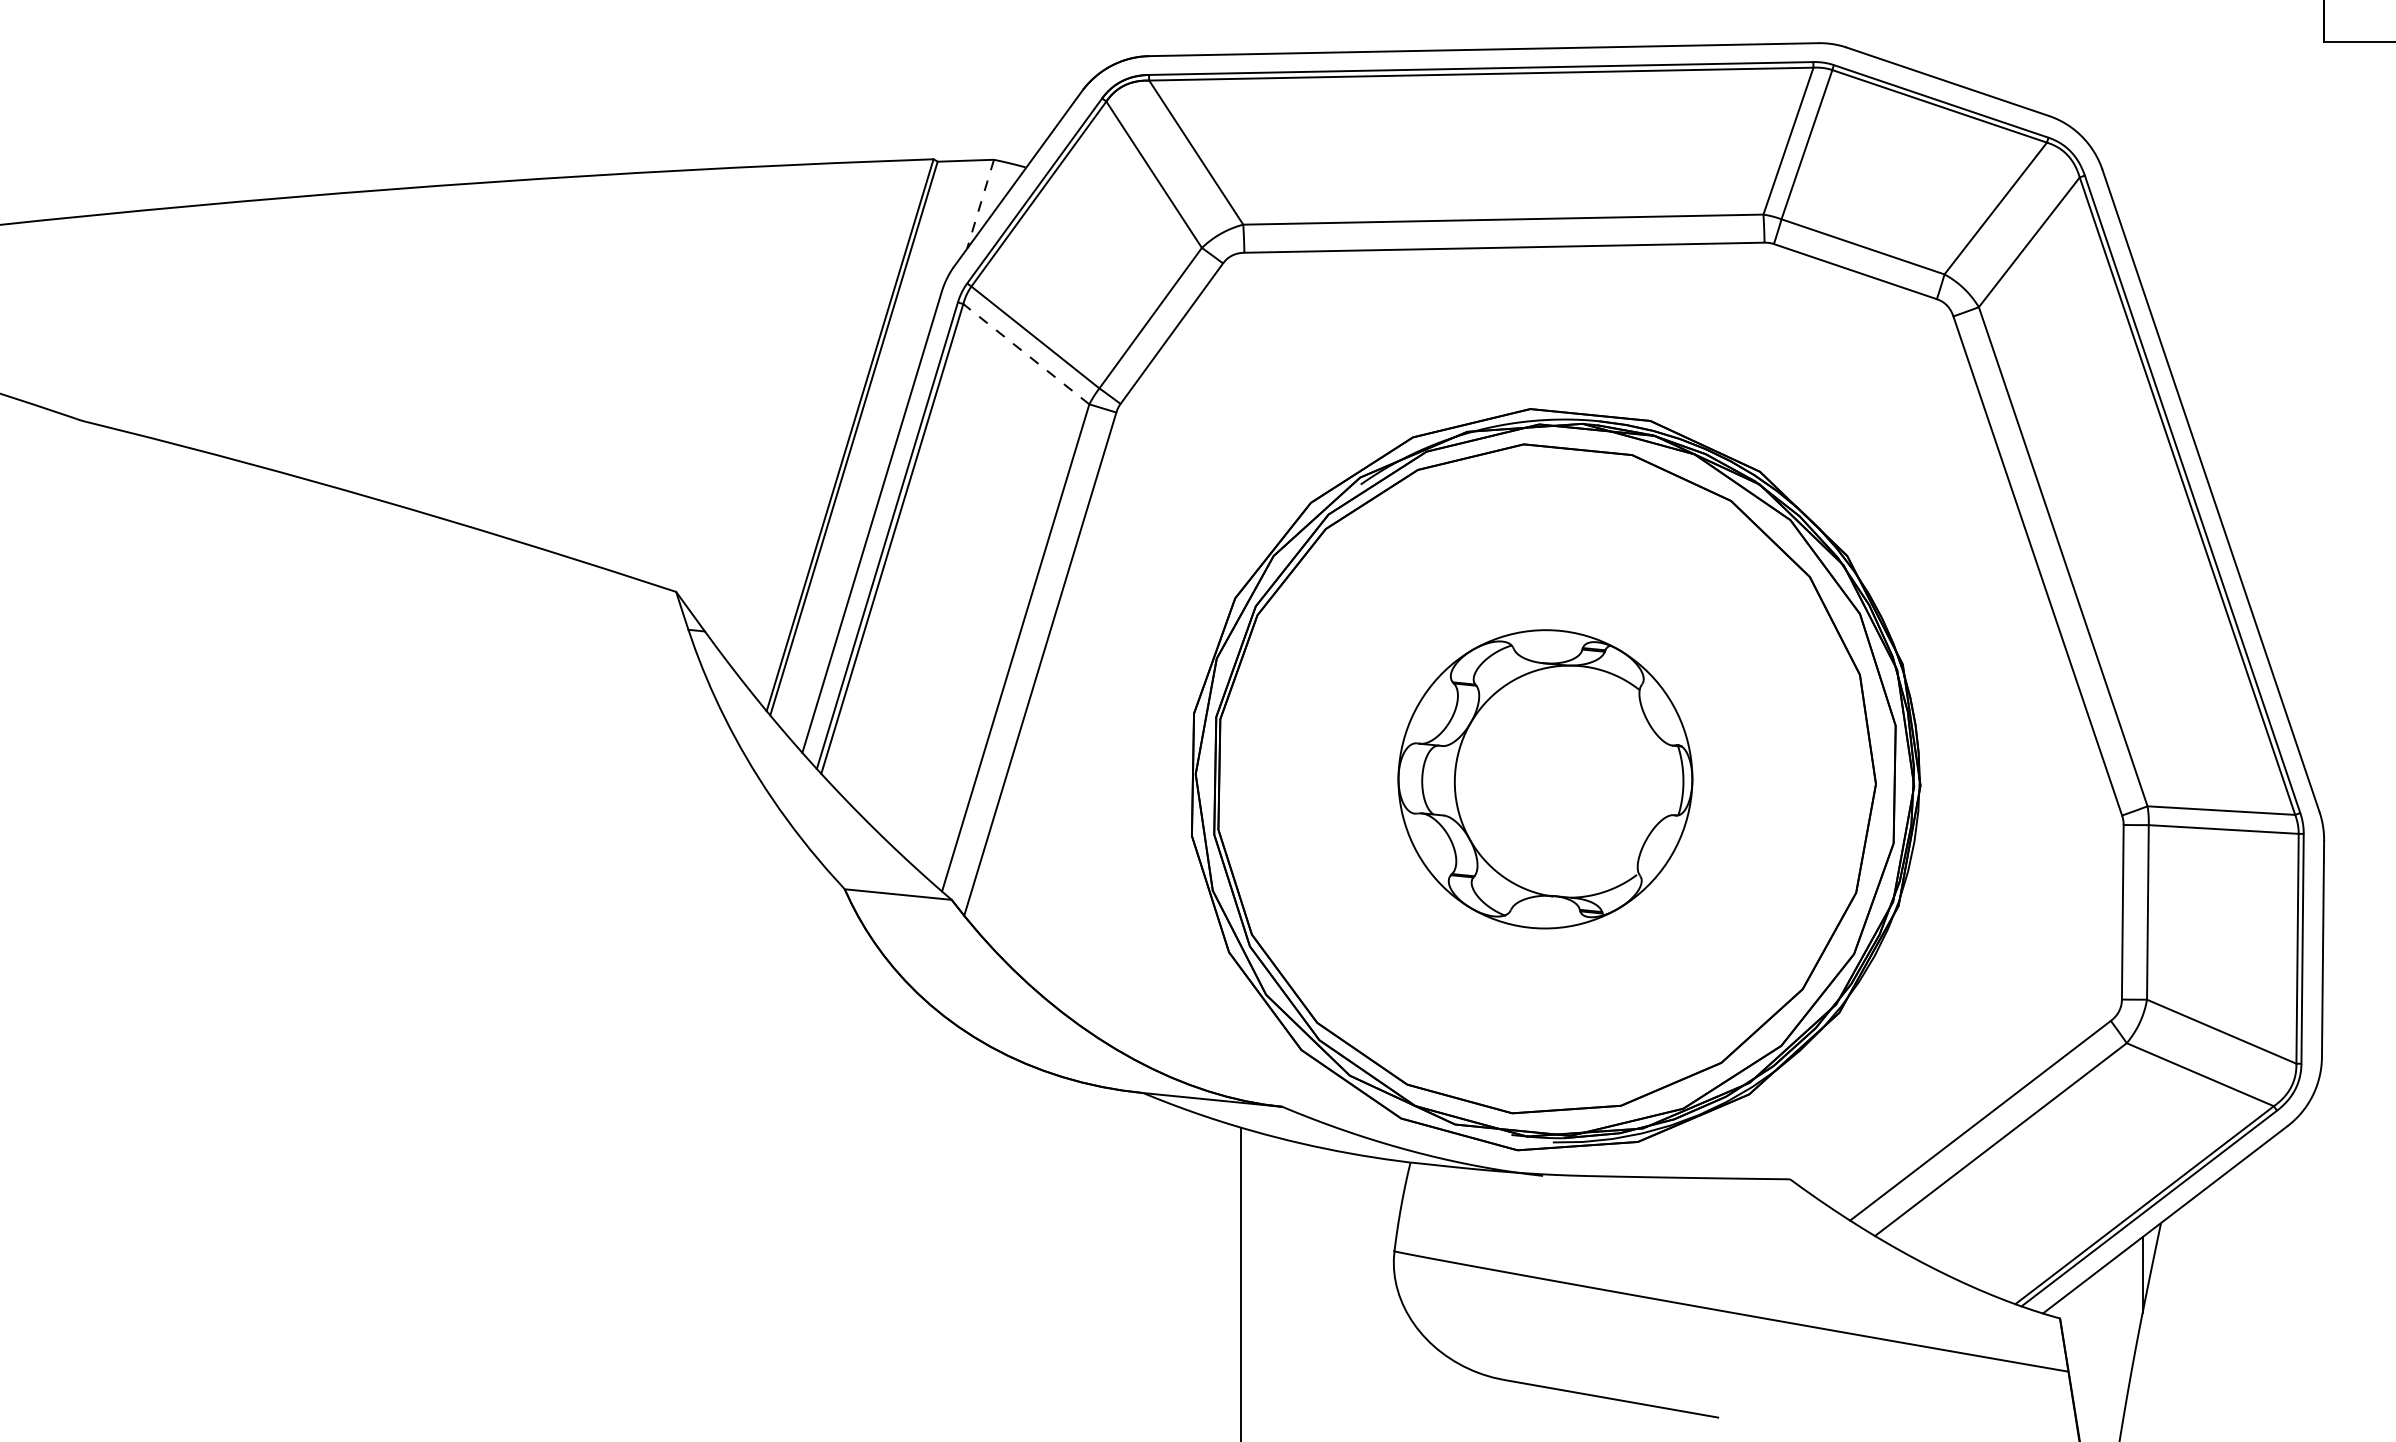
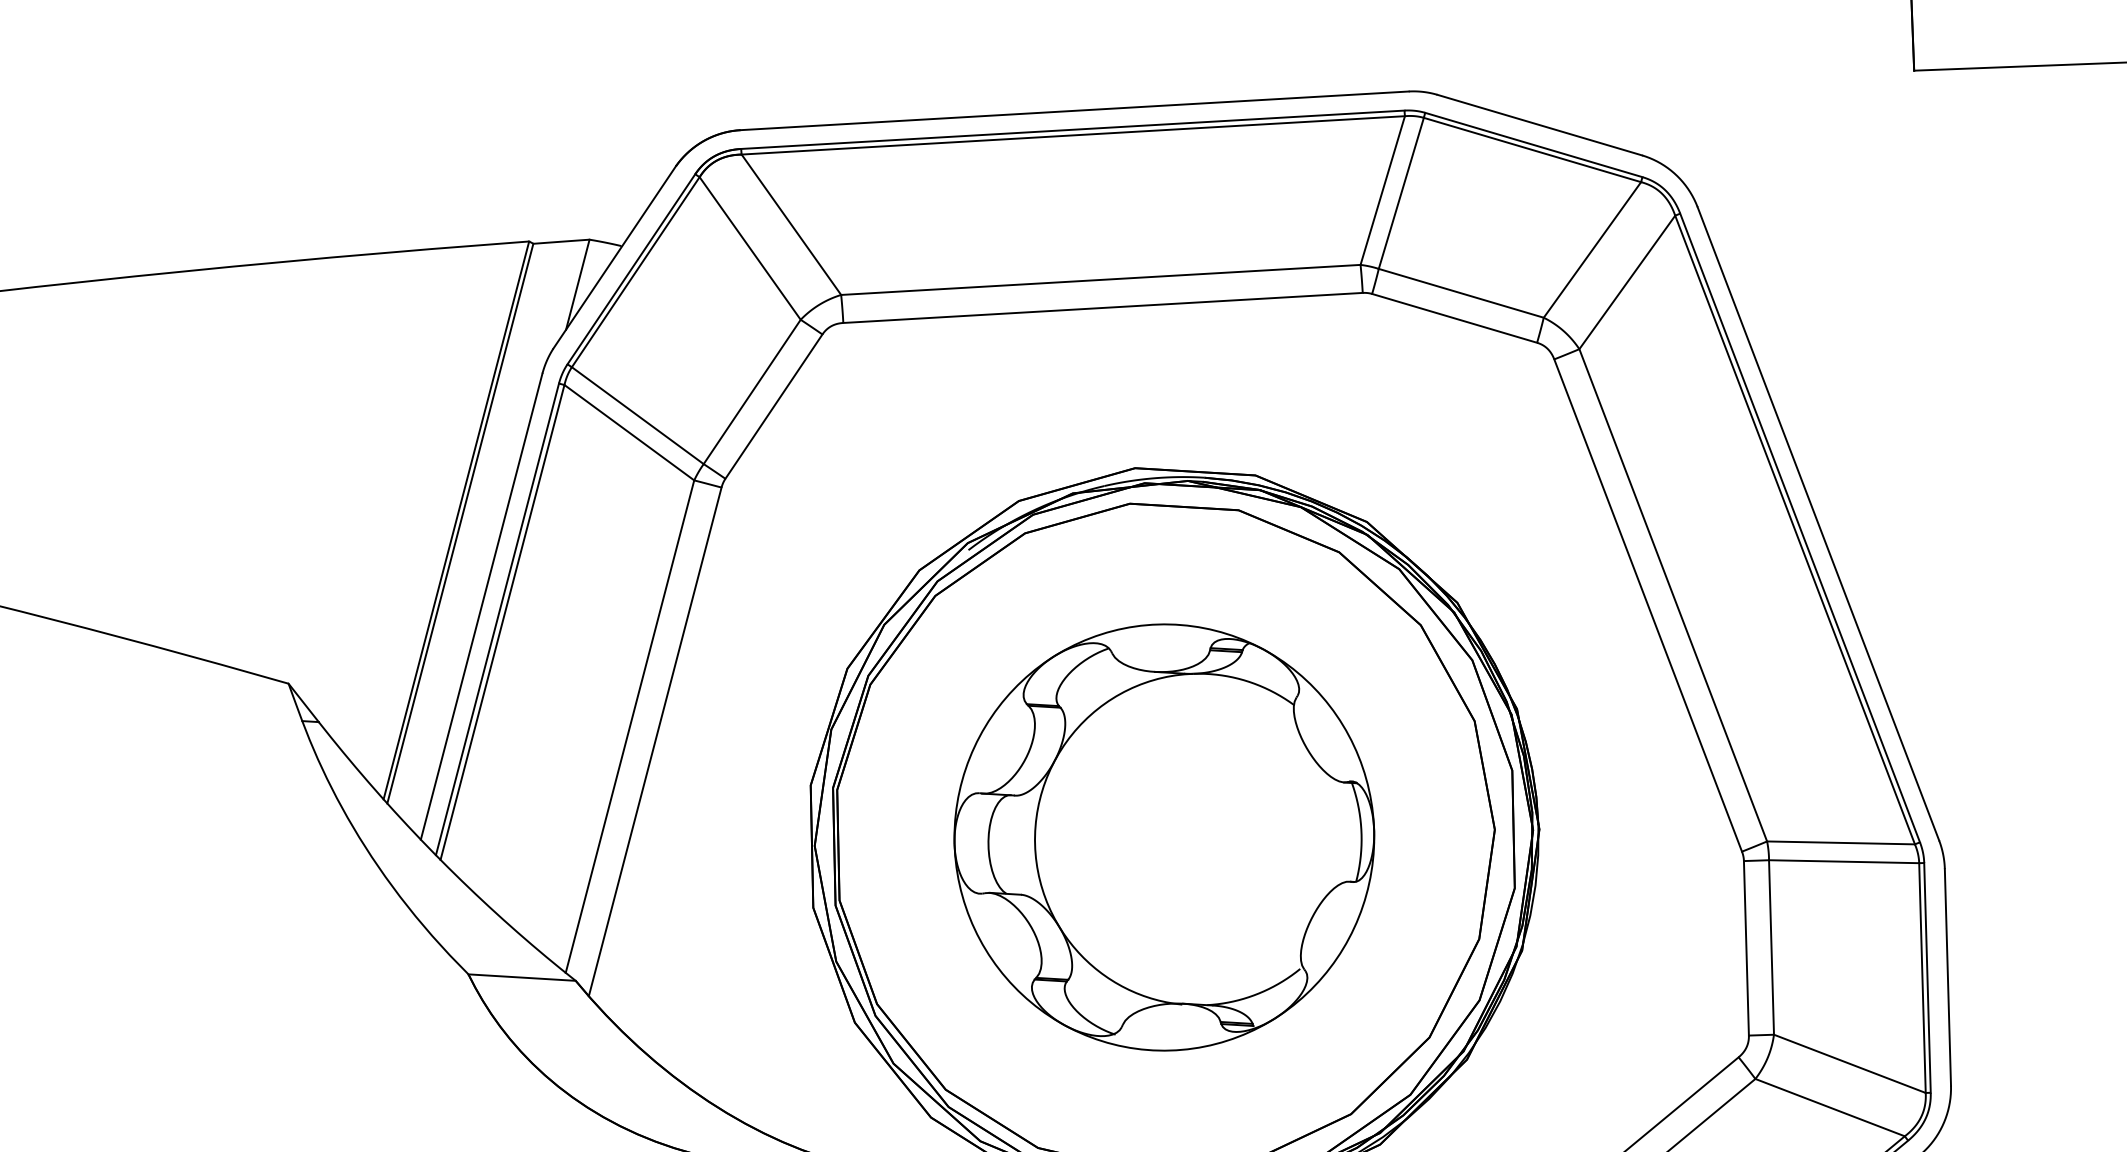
line: (980, 204) -> (577, 284), dashed -> solid
line: (1026, 354) -> (629, 433), dashed -> solid
part: (1545, 779) -> (1164, 837), size x1.43

